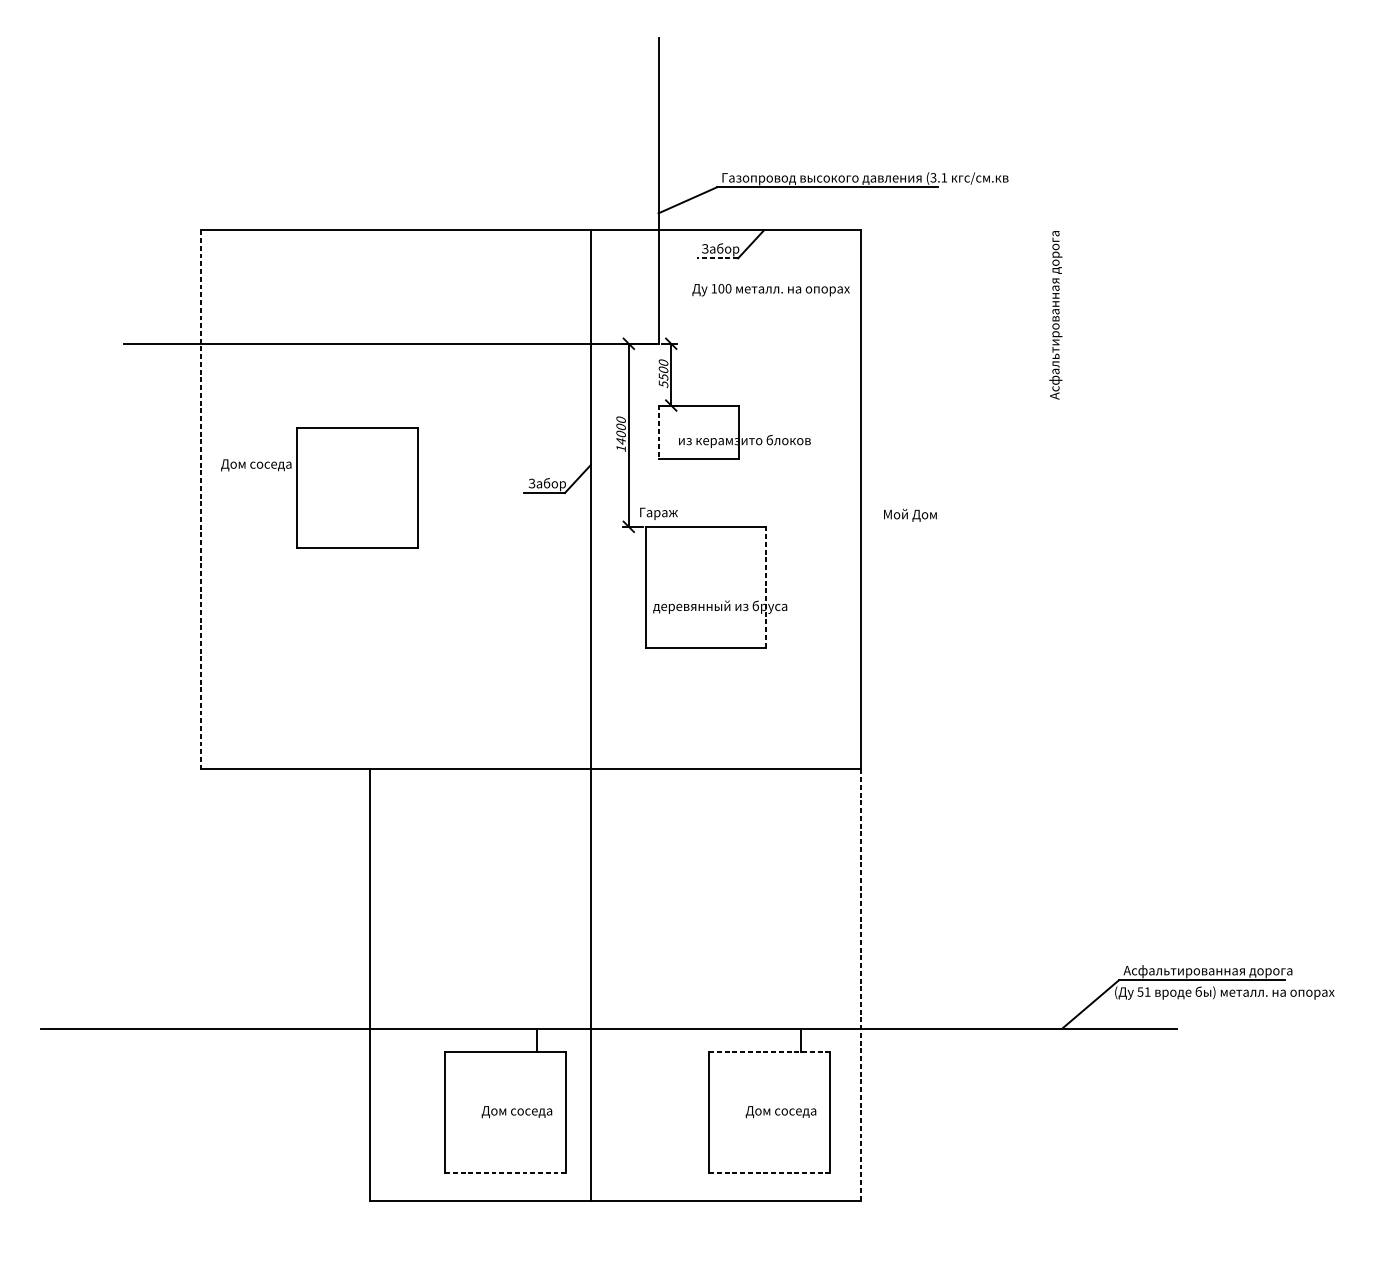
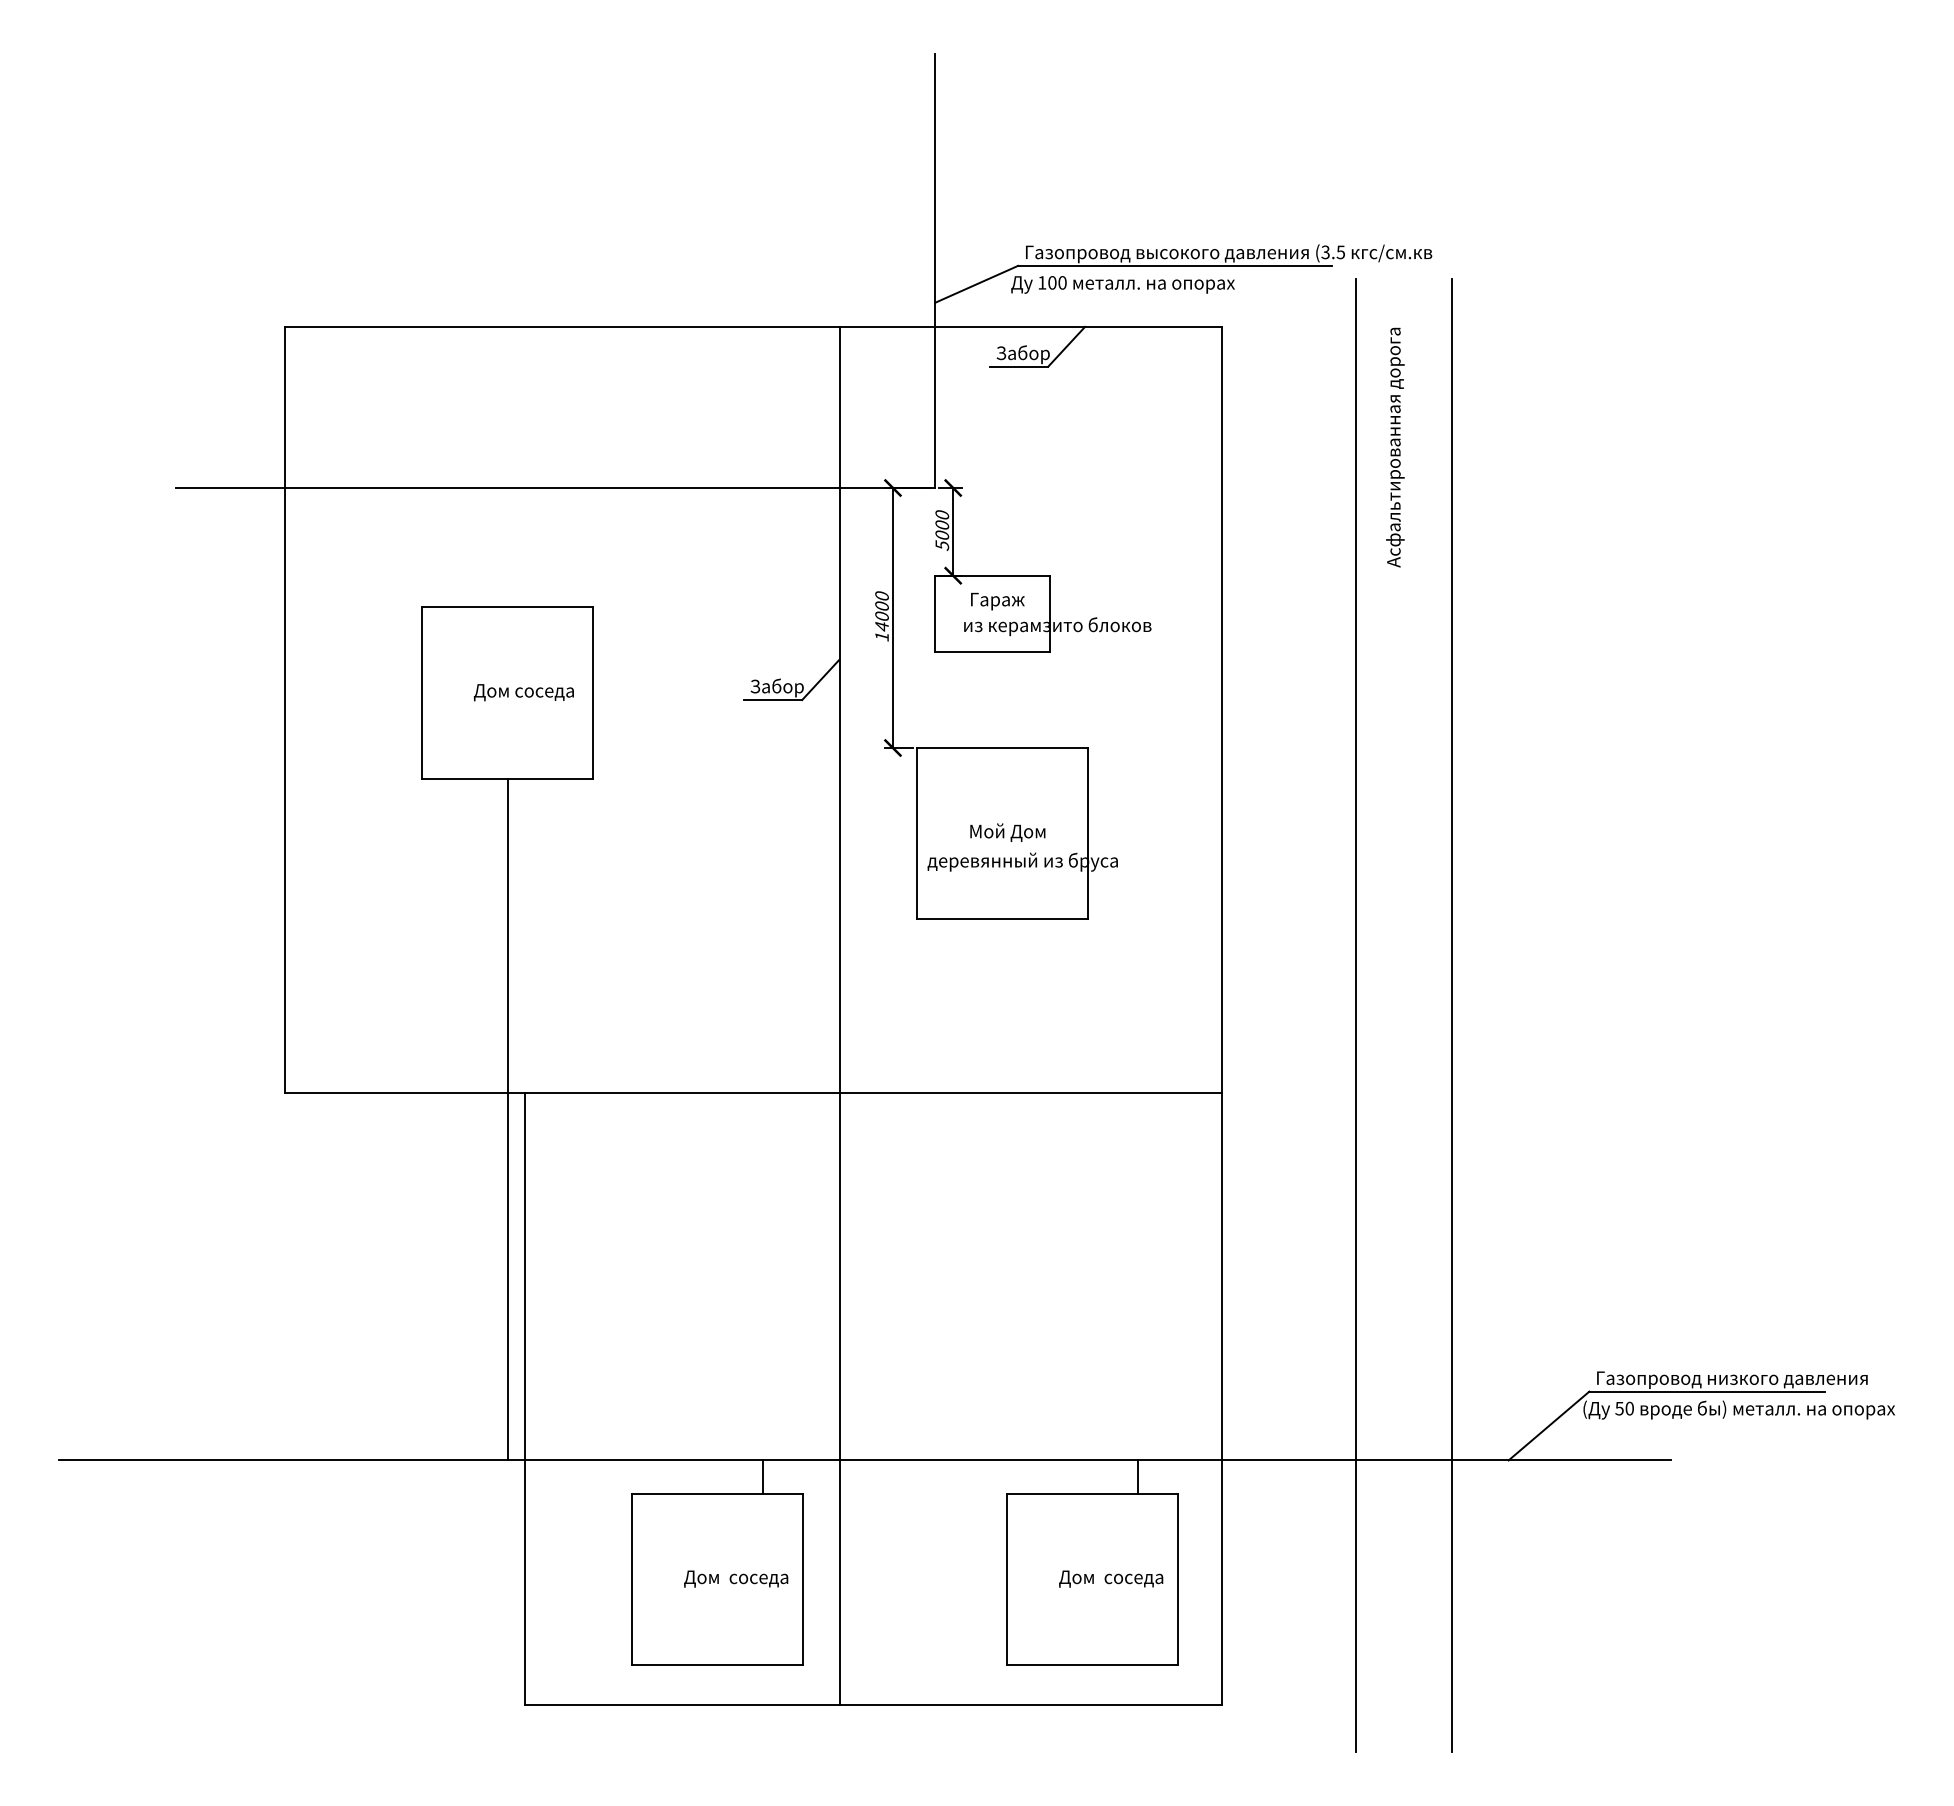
text: (943, 177) -> (1340, 252), (3.1 -> (3.5
line: (717, 258) -> (1018, 366), dashed -> solid
text: (770, 289) -> (1122, 284), moved
text: (1055, 315) -> (1395, 447), moved
text: (663, 377) -> (942, 535), 5500 -> 5000
line: (658, 432) -> (935, 614), dashed -> solid
text: (255, 465) -> (523, 692), moved
line: (201, 499) -> (285, 709), dashed -> solid
text: (658, 513) -> (997, 601), moved
text: (910, 515) -> (1007, 832), moved
line: (766, 587) -> (1088, 833), dashed -> solid
line: (955, 714) -> (1356, 1014), added
line: (1022, 714) -> (1452, 1014), added
line: (357, 788) -> (507, 1119), added
text: (1219, 971) -> (1731, 1379), Асфальтированная дорога -> Газопровод низкого давления
line: (860, 985) -> (1222, 1399), dashed -> solid
text: (1147, 991) -> (1629, 1408), 51 -> 50
line: (769, 1051) -> (1092, 1493), dashed -> solid
text: (532, 1113) -> (756, 1580), Дом соседа -> Дом  соседа
text: (796, 1113) -> (1131, 1580), Дом соседа -> Дом  соседа
line: (505, 1172) -> (717, 1665), dashed -> solid
line: (769, 1172) -> (1092, 1665), dashed -> solid

